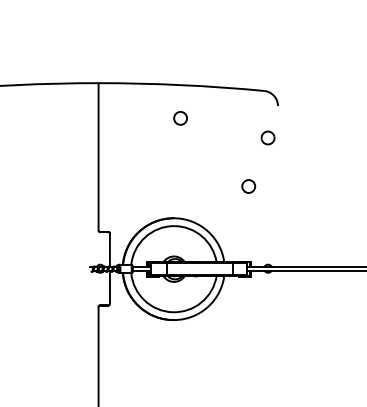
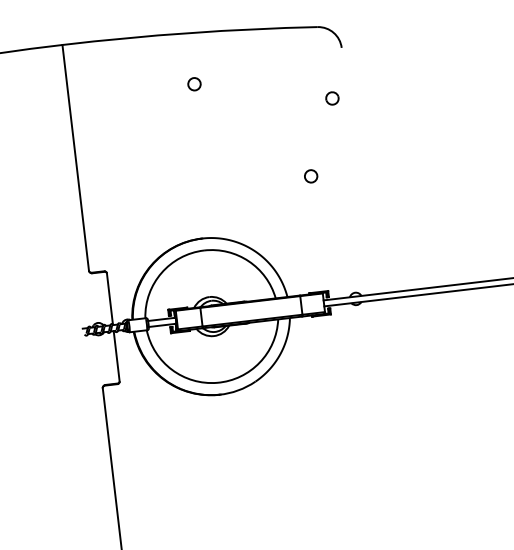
circle: (180, 118) -> (194, 84), size x0.62
part: (268, 137) -> (332, 97), size x0.62
circle: (248, 186) -> (310, 176), size x0.62

